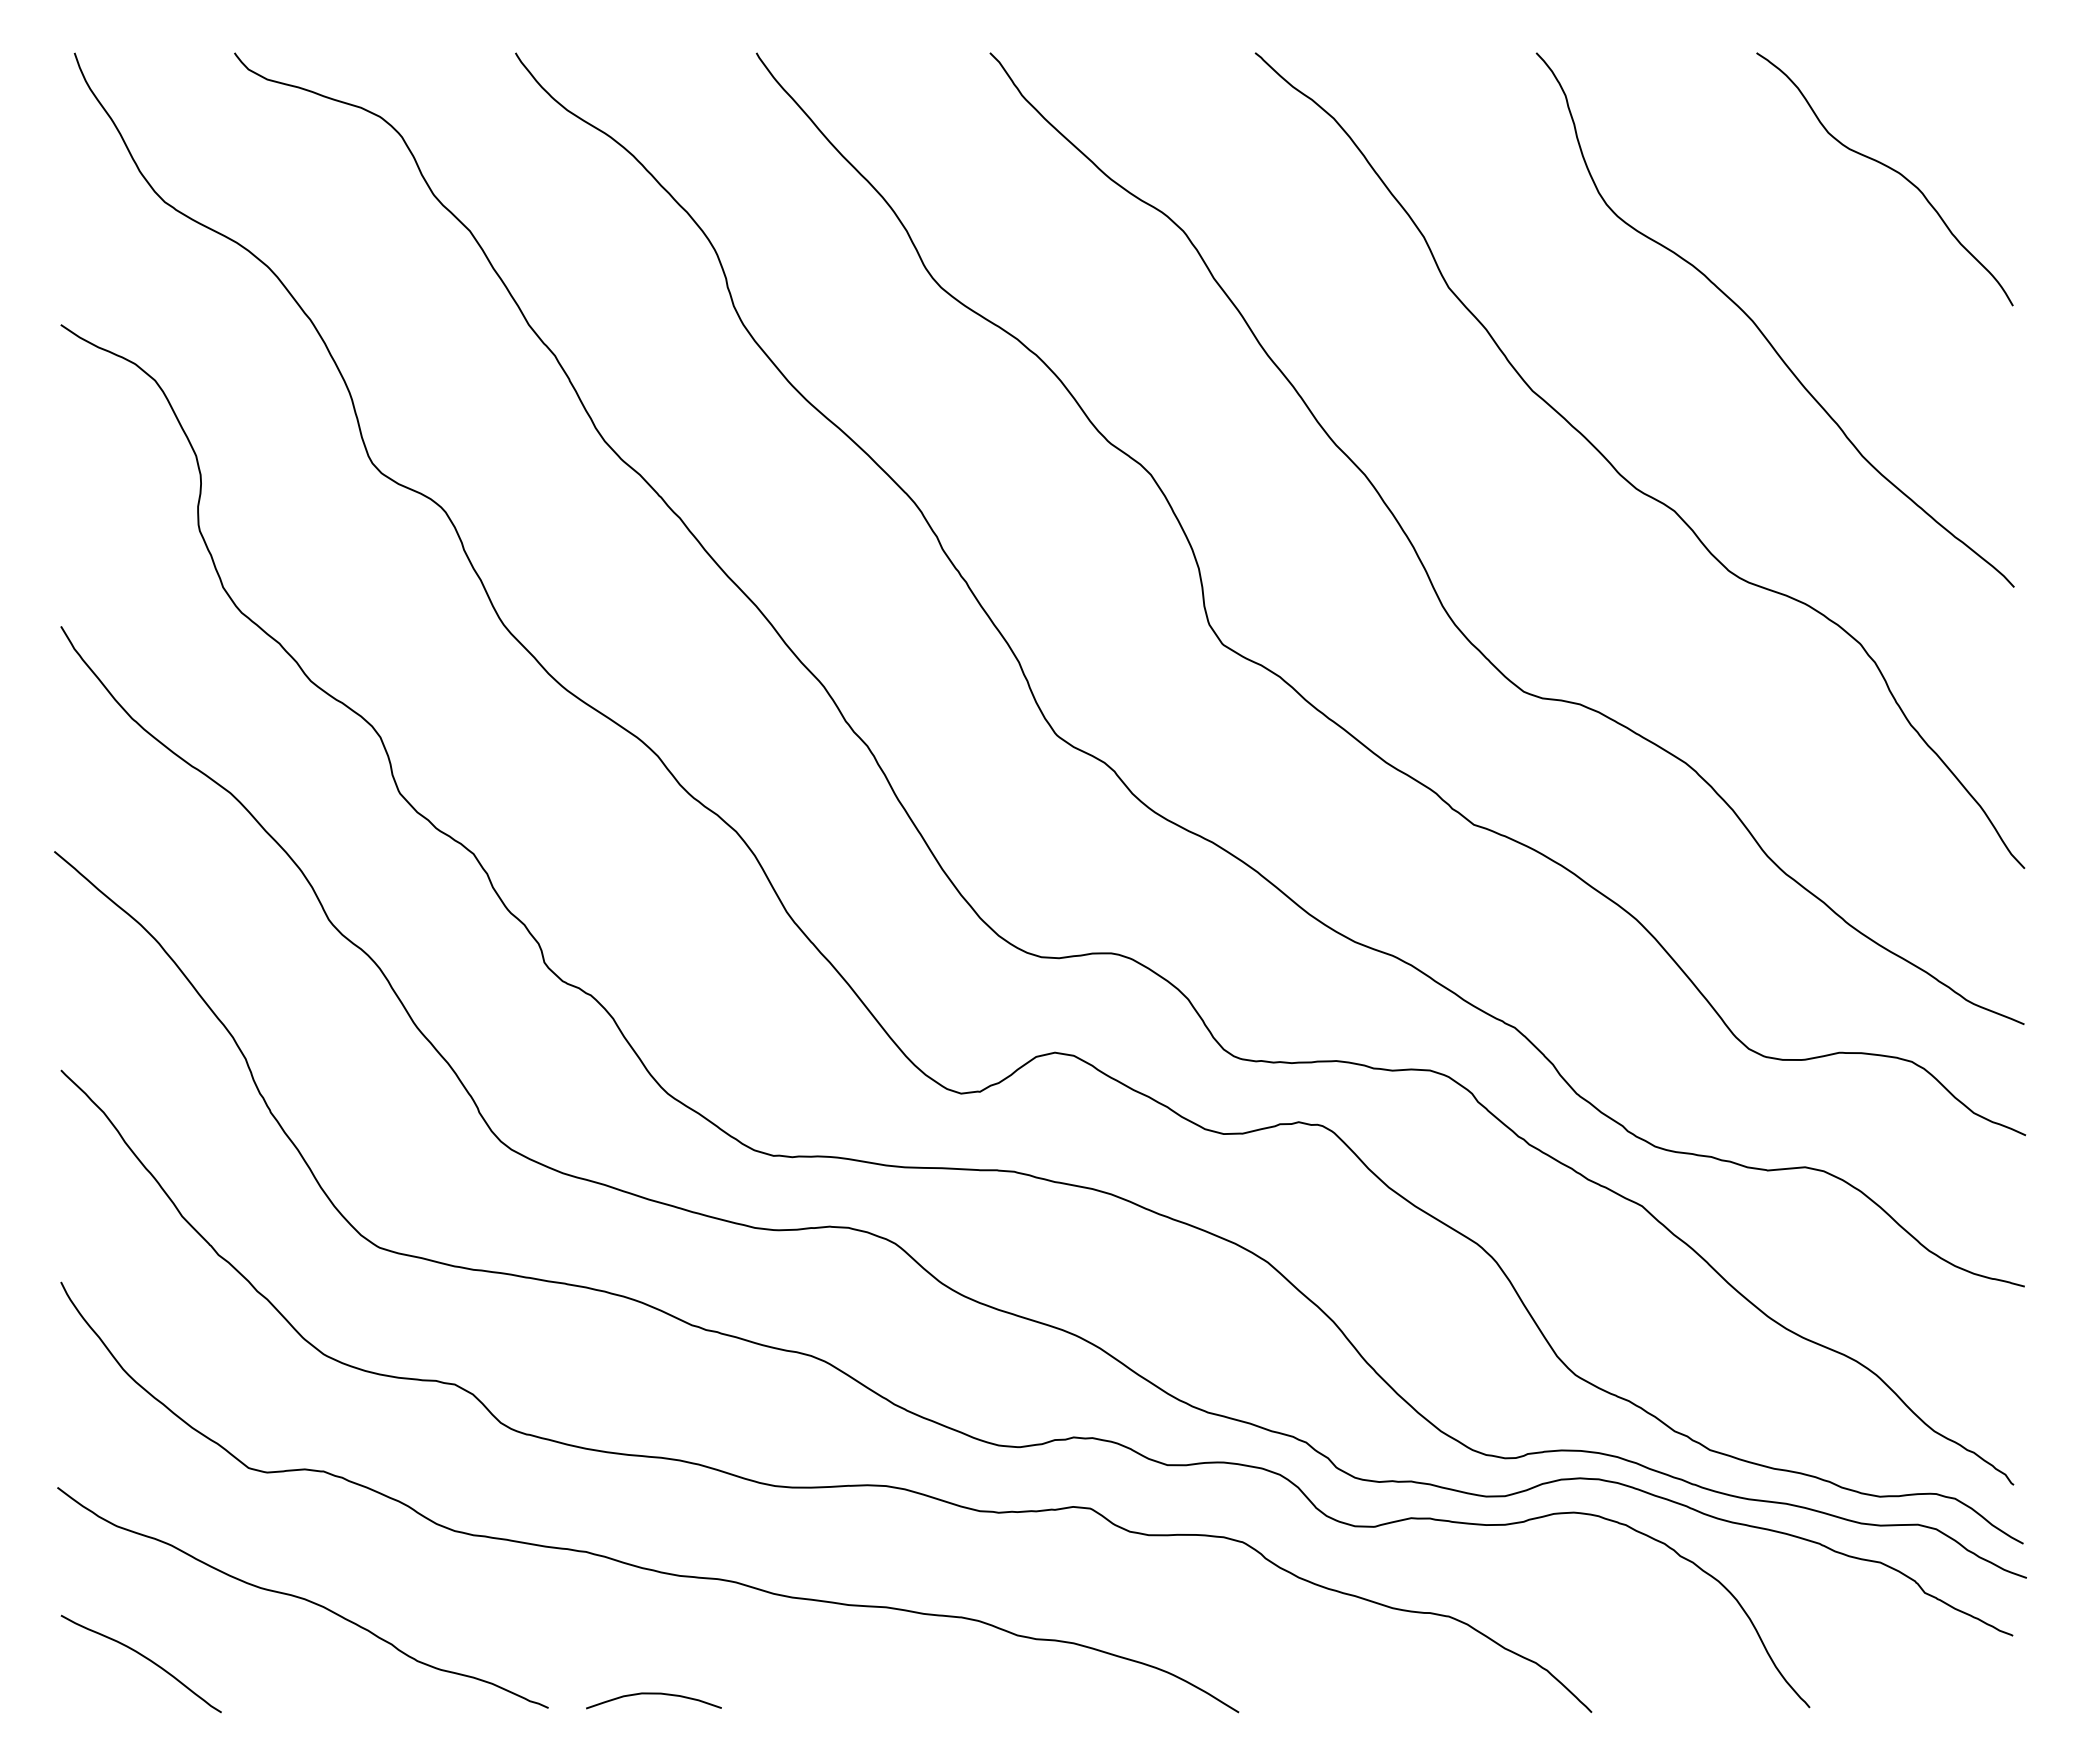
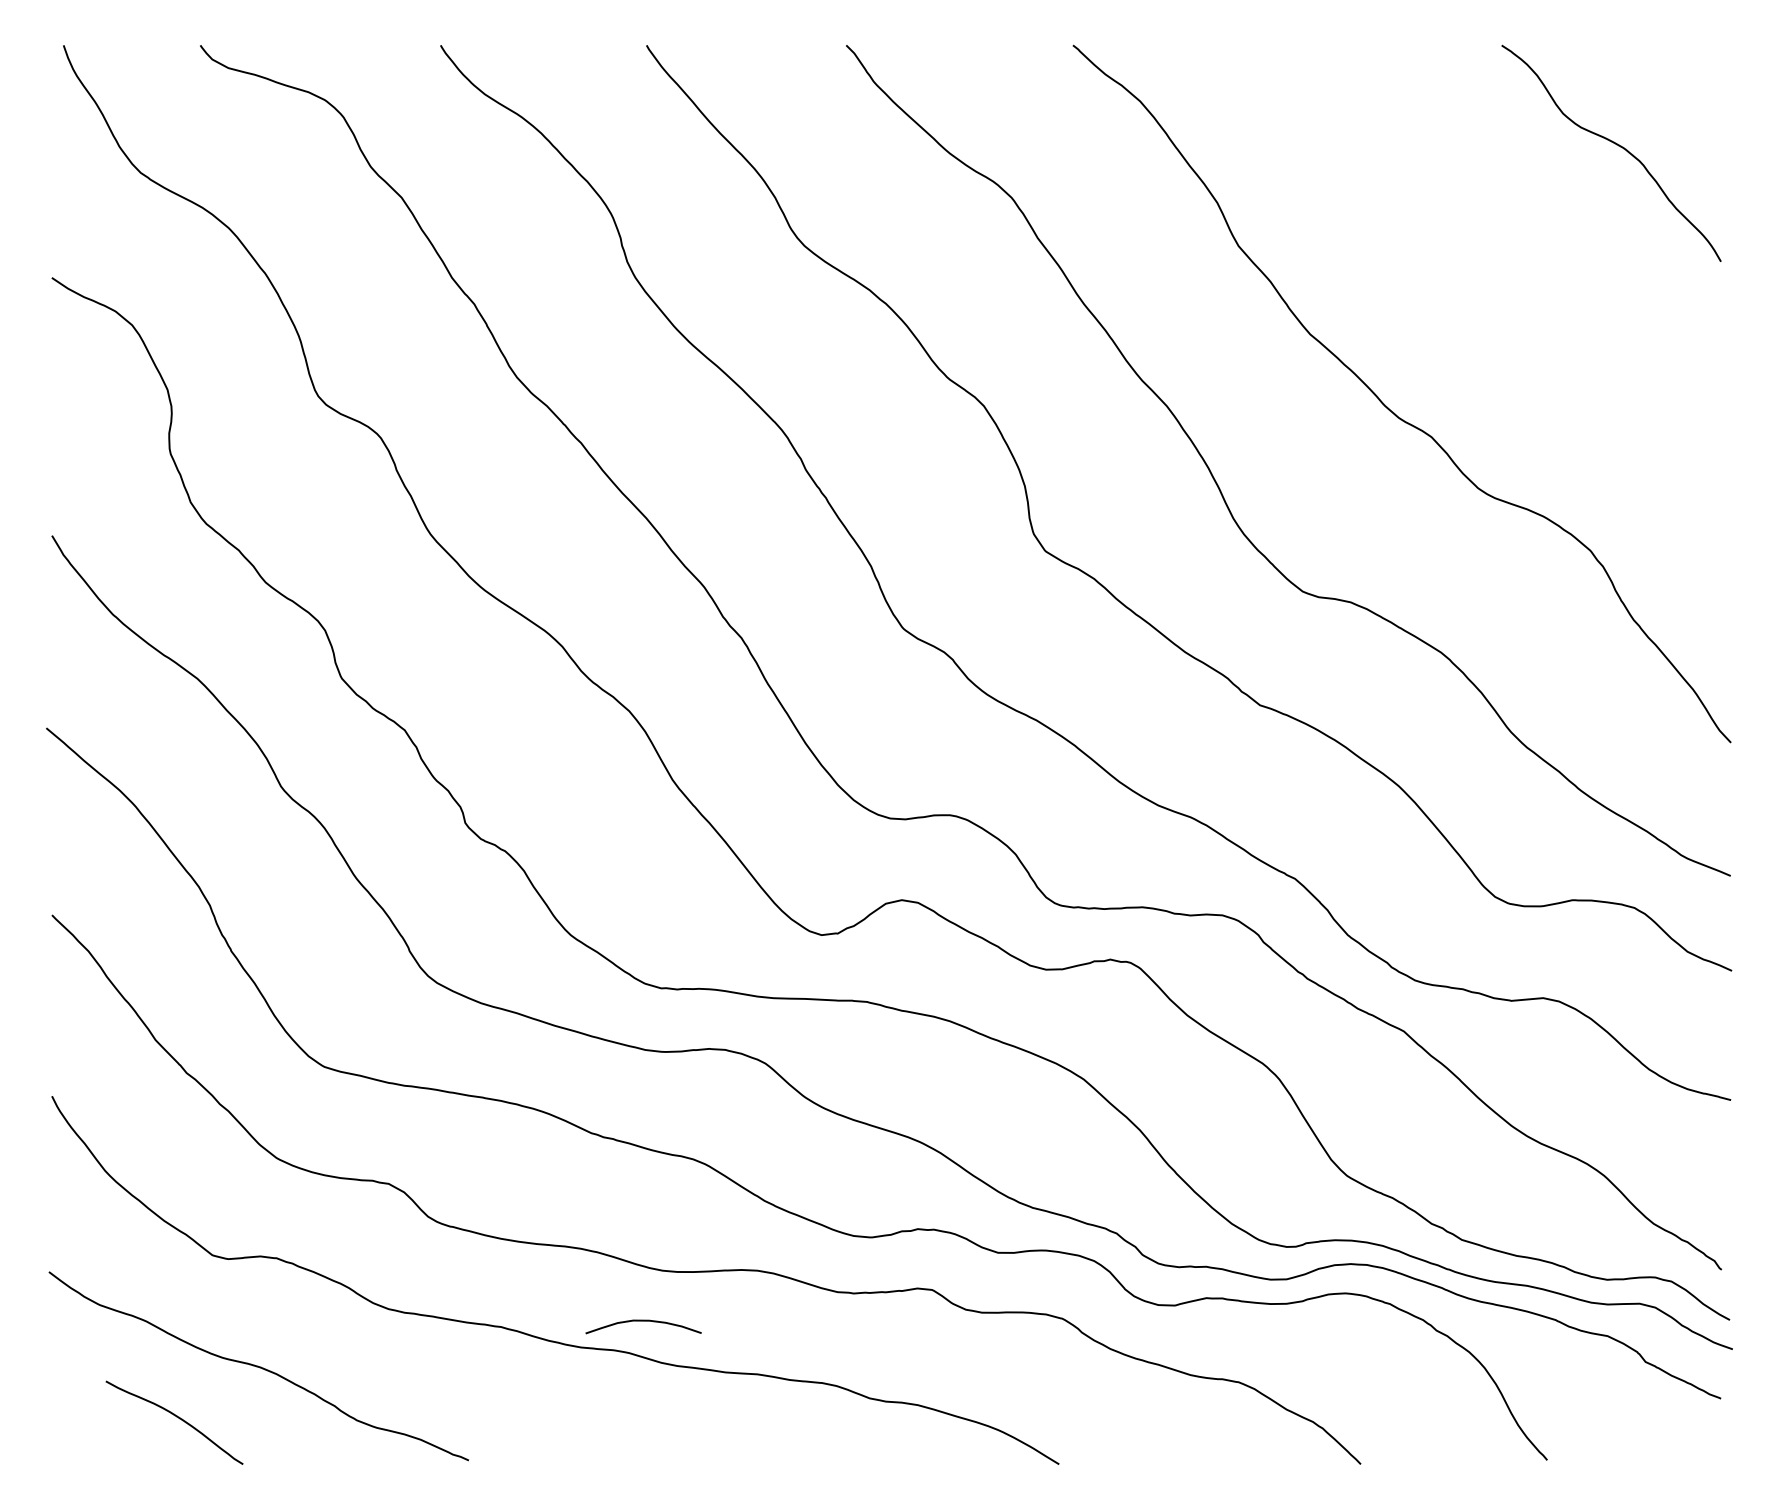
curve: (1761, 330) -> (1505, 282), removed
curve: (143, 1657) -> (176, 1417), moved
curve: (653, 1694) -> (643, 1321), moved

